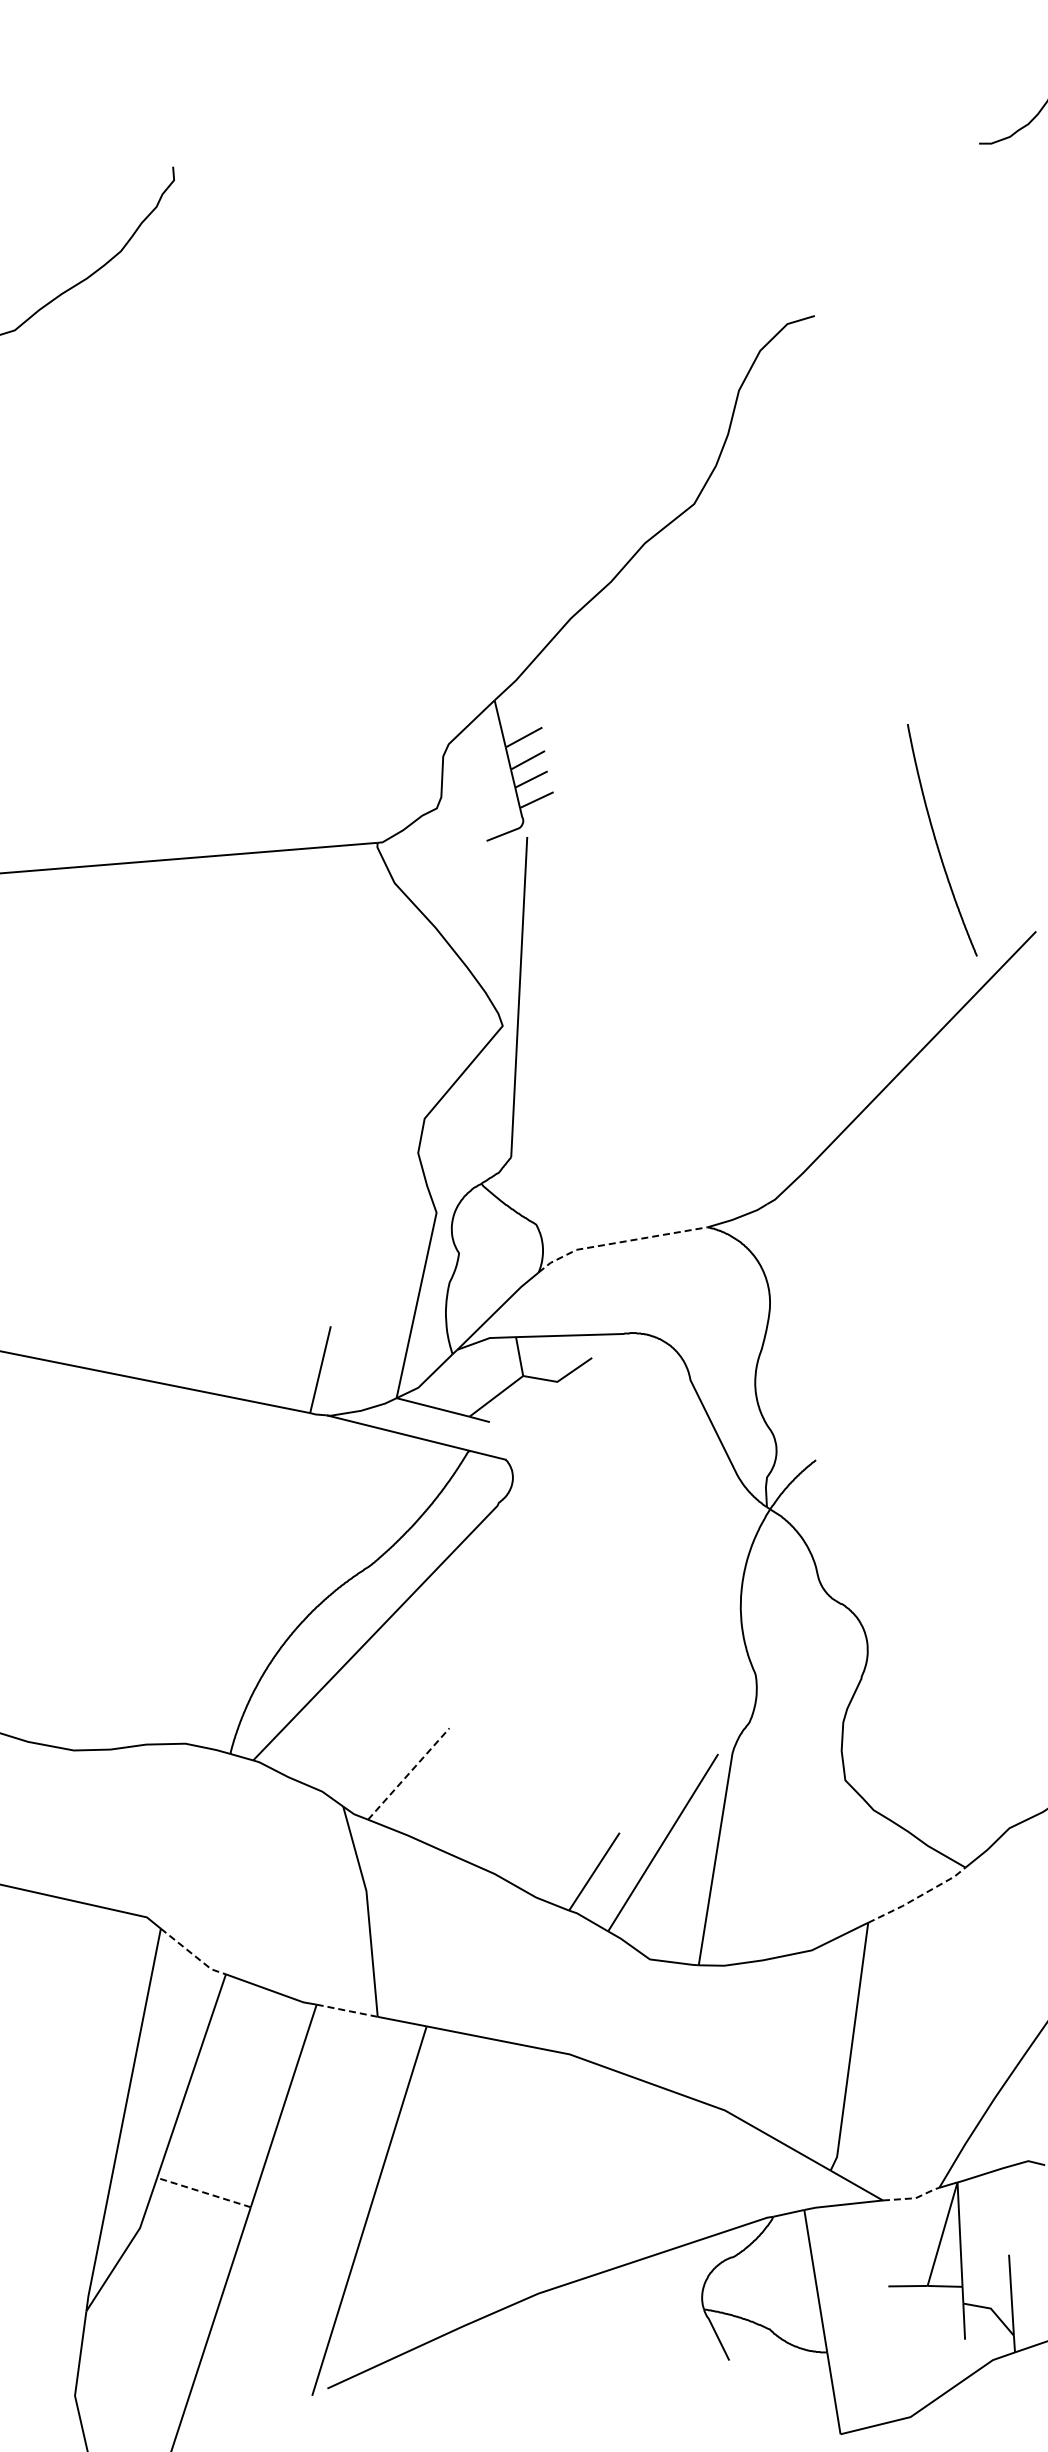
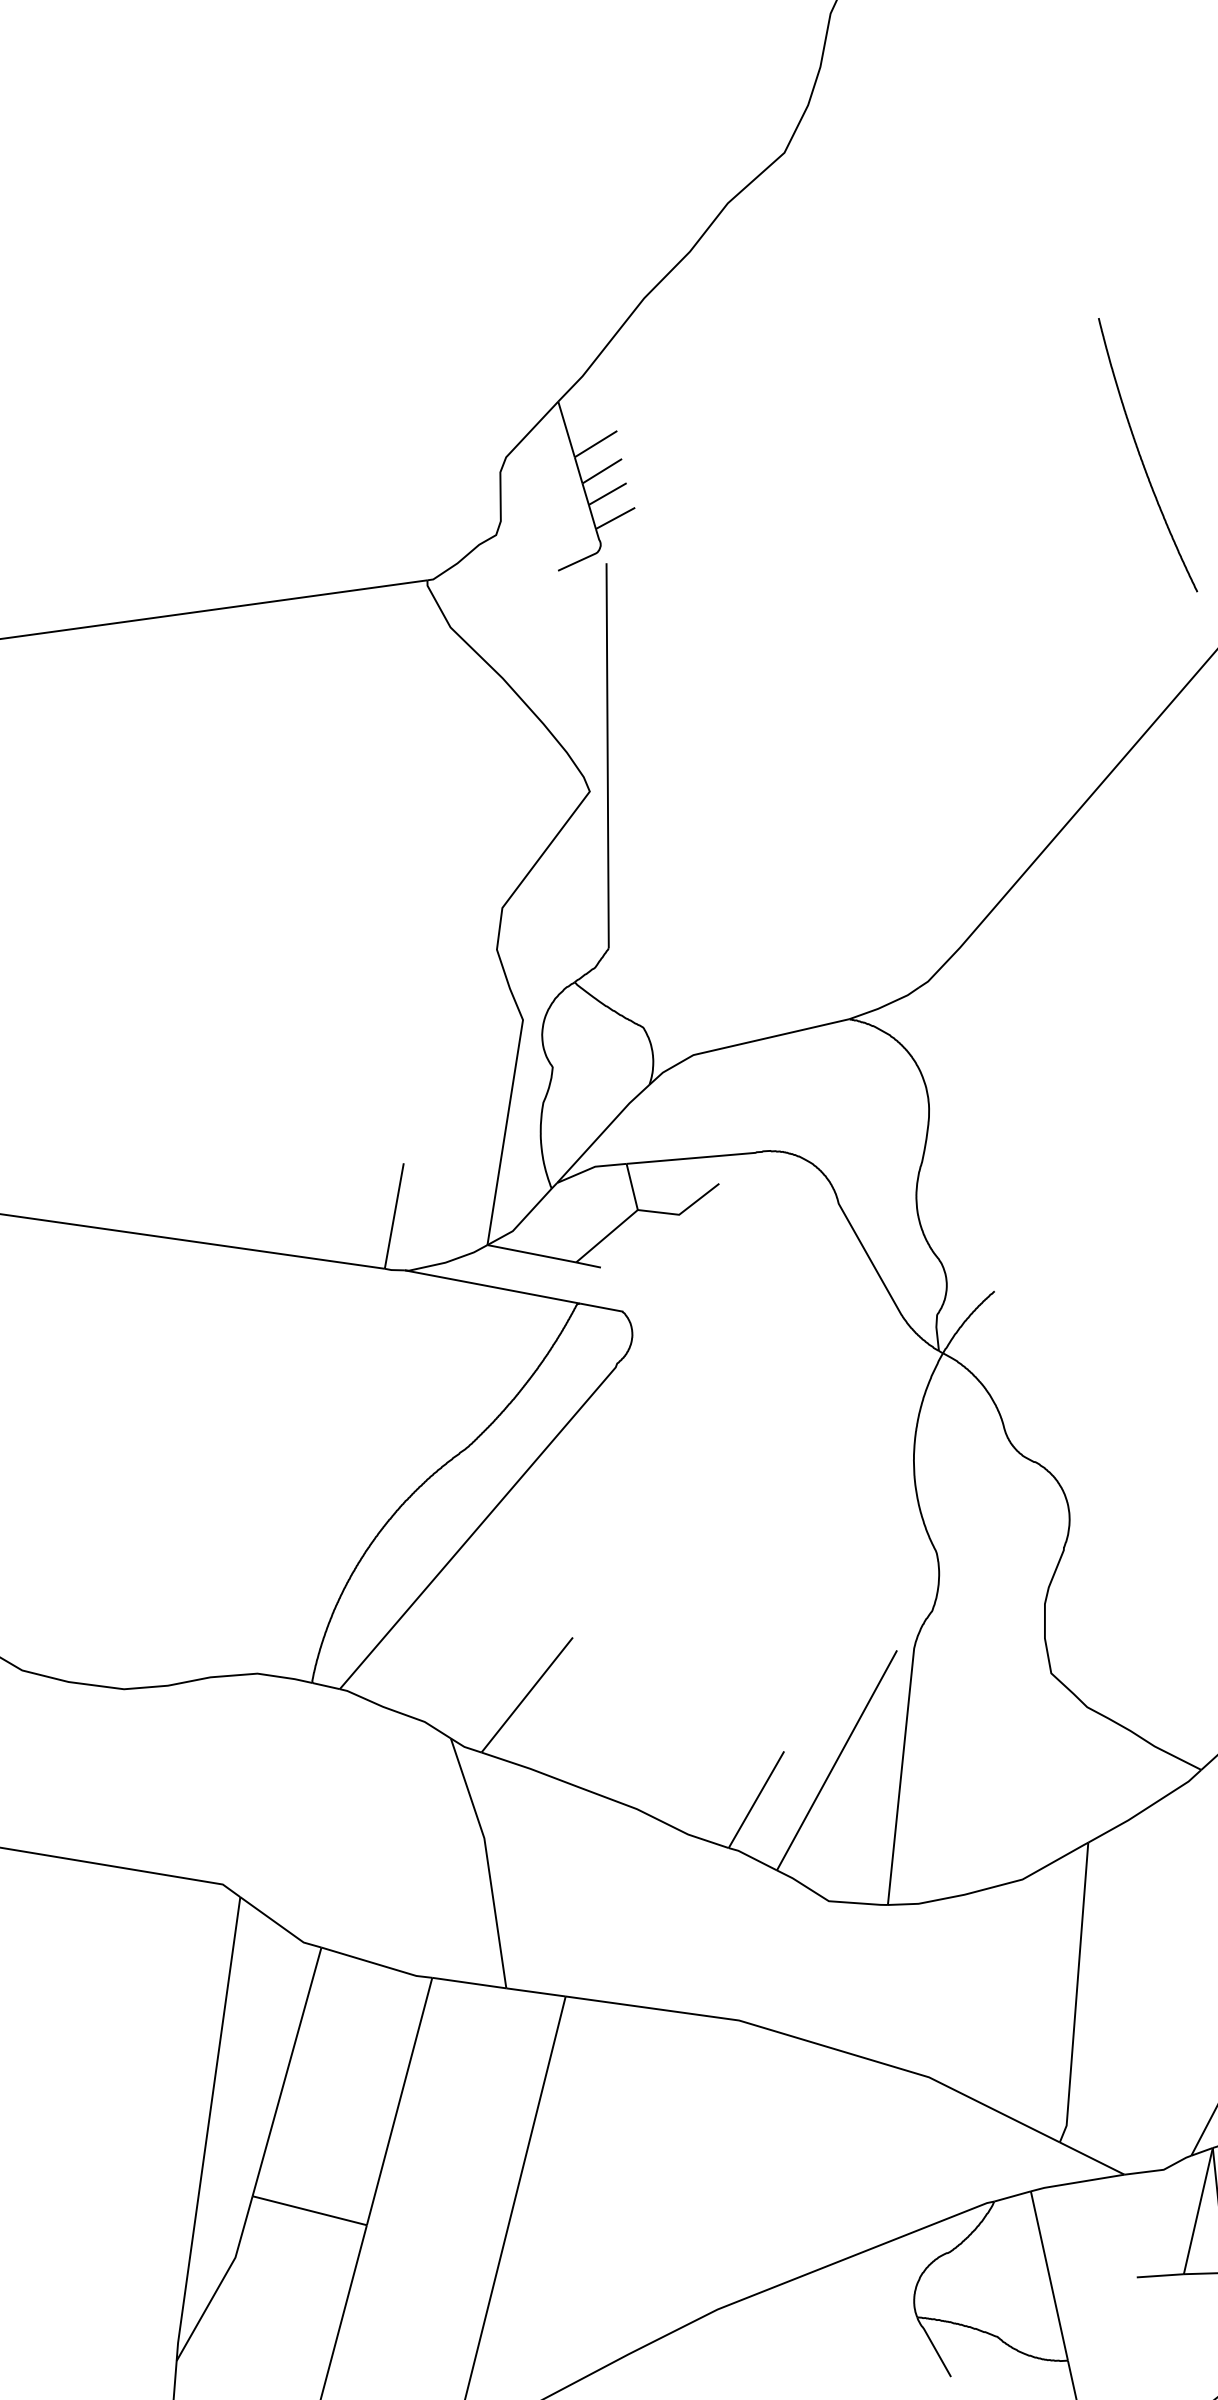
curve: (937, 842) -> (1142, 458), moved
line: (618, 1242) -> (743, 1043), dashed -> solid
line: (409, 1773) -> (528, 1694), dashed -> solid
line: (918, 1897) -> (1146, 1808), dashed -> solid
line: (192, 1954) -> (279, 1925), dashed -> solid
line: (347, 2010) -> (469, 1982), dashed -> solid
line: (203, 2192) -> (309, 2210), dashed -> solid
line: (913, 2198) -> (1161, 2170), dashed -> solid

